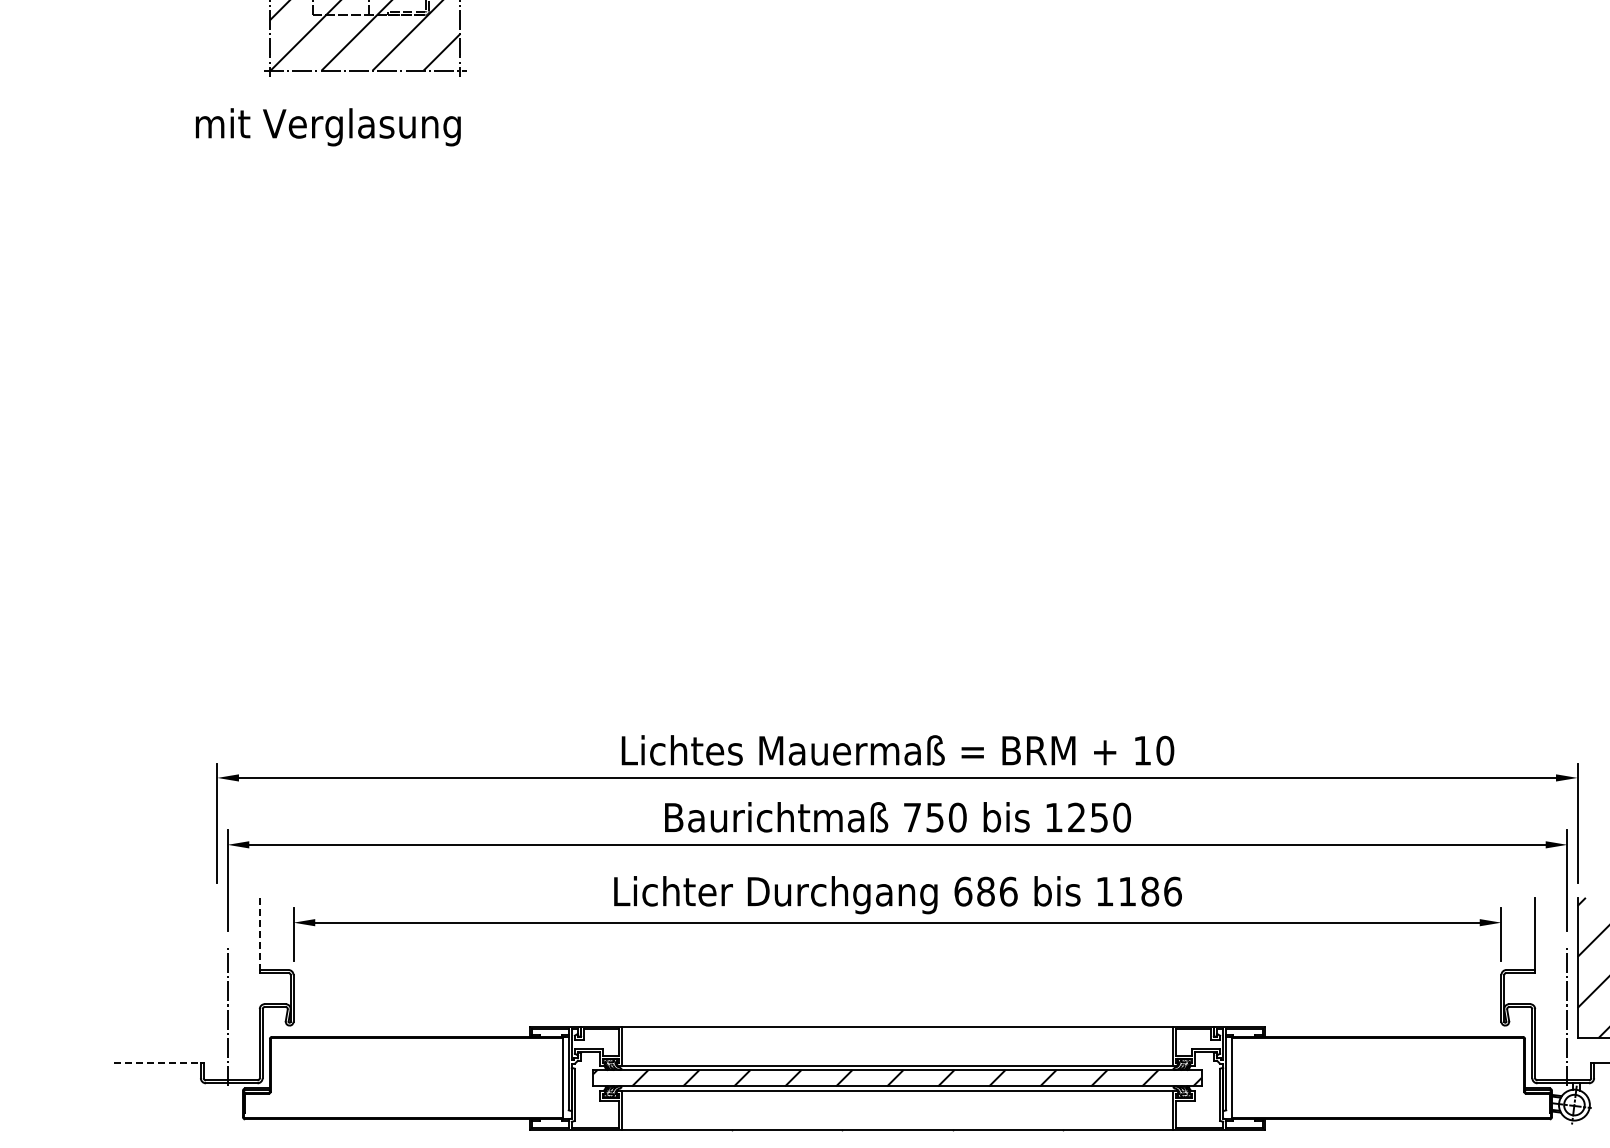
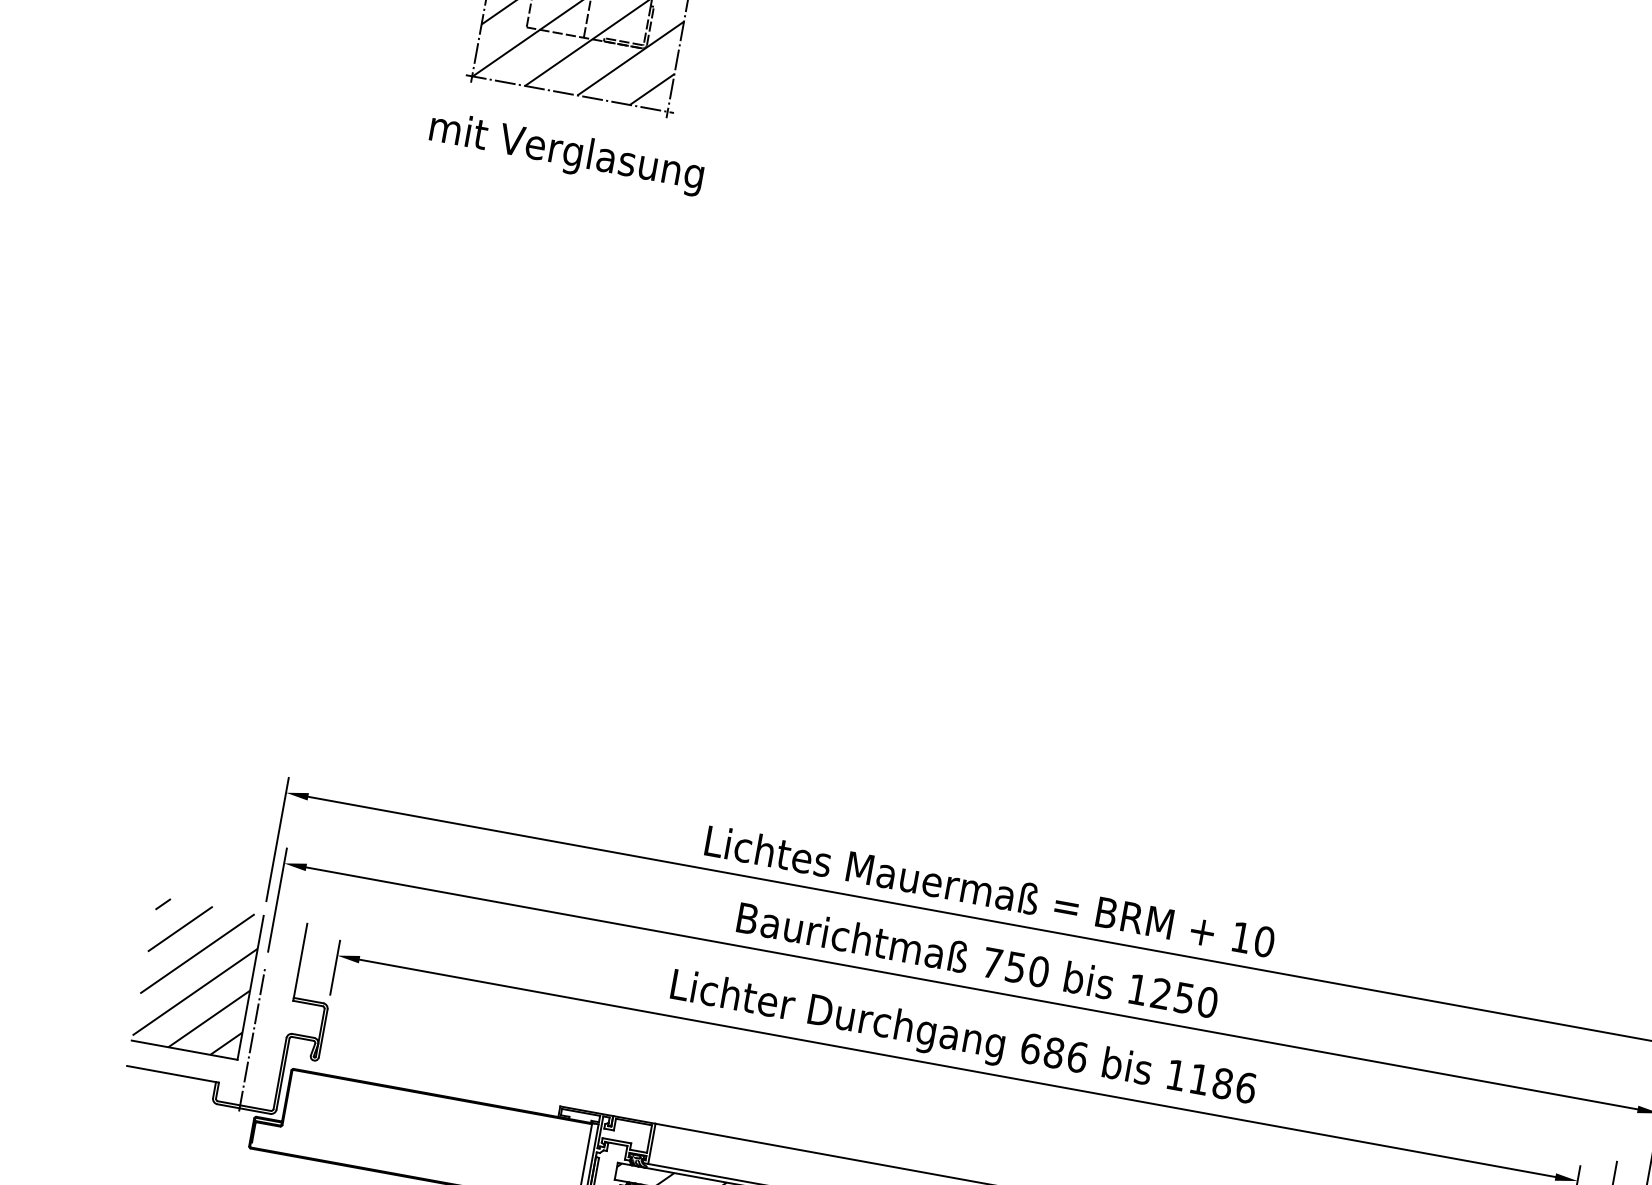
text: (328, 127) -> (566, 153), moved
line: (259, 934) -> (300, 961), dashed -> solid
part: (172, 973) -> (203, 985), added
line: (158, 1062) -> (172, 1074), dashed -> solid

